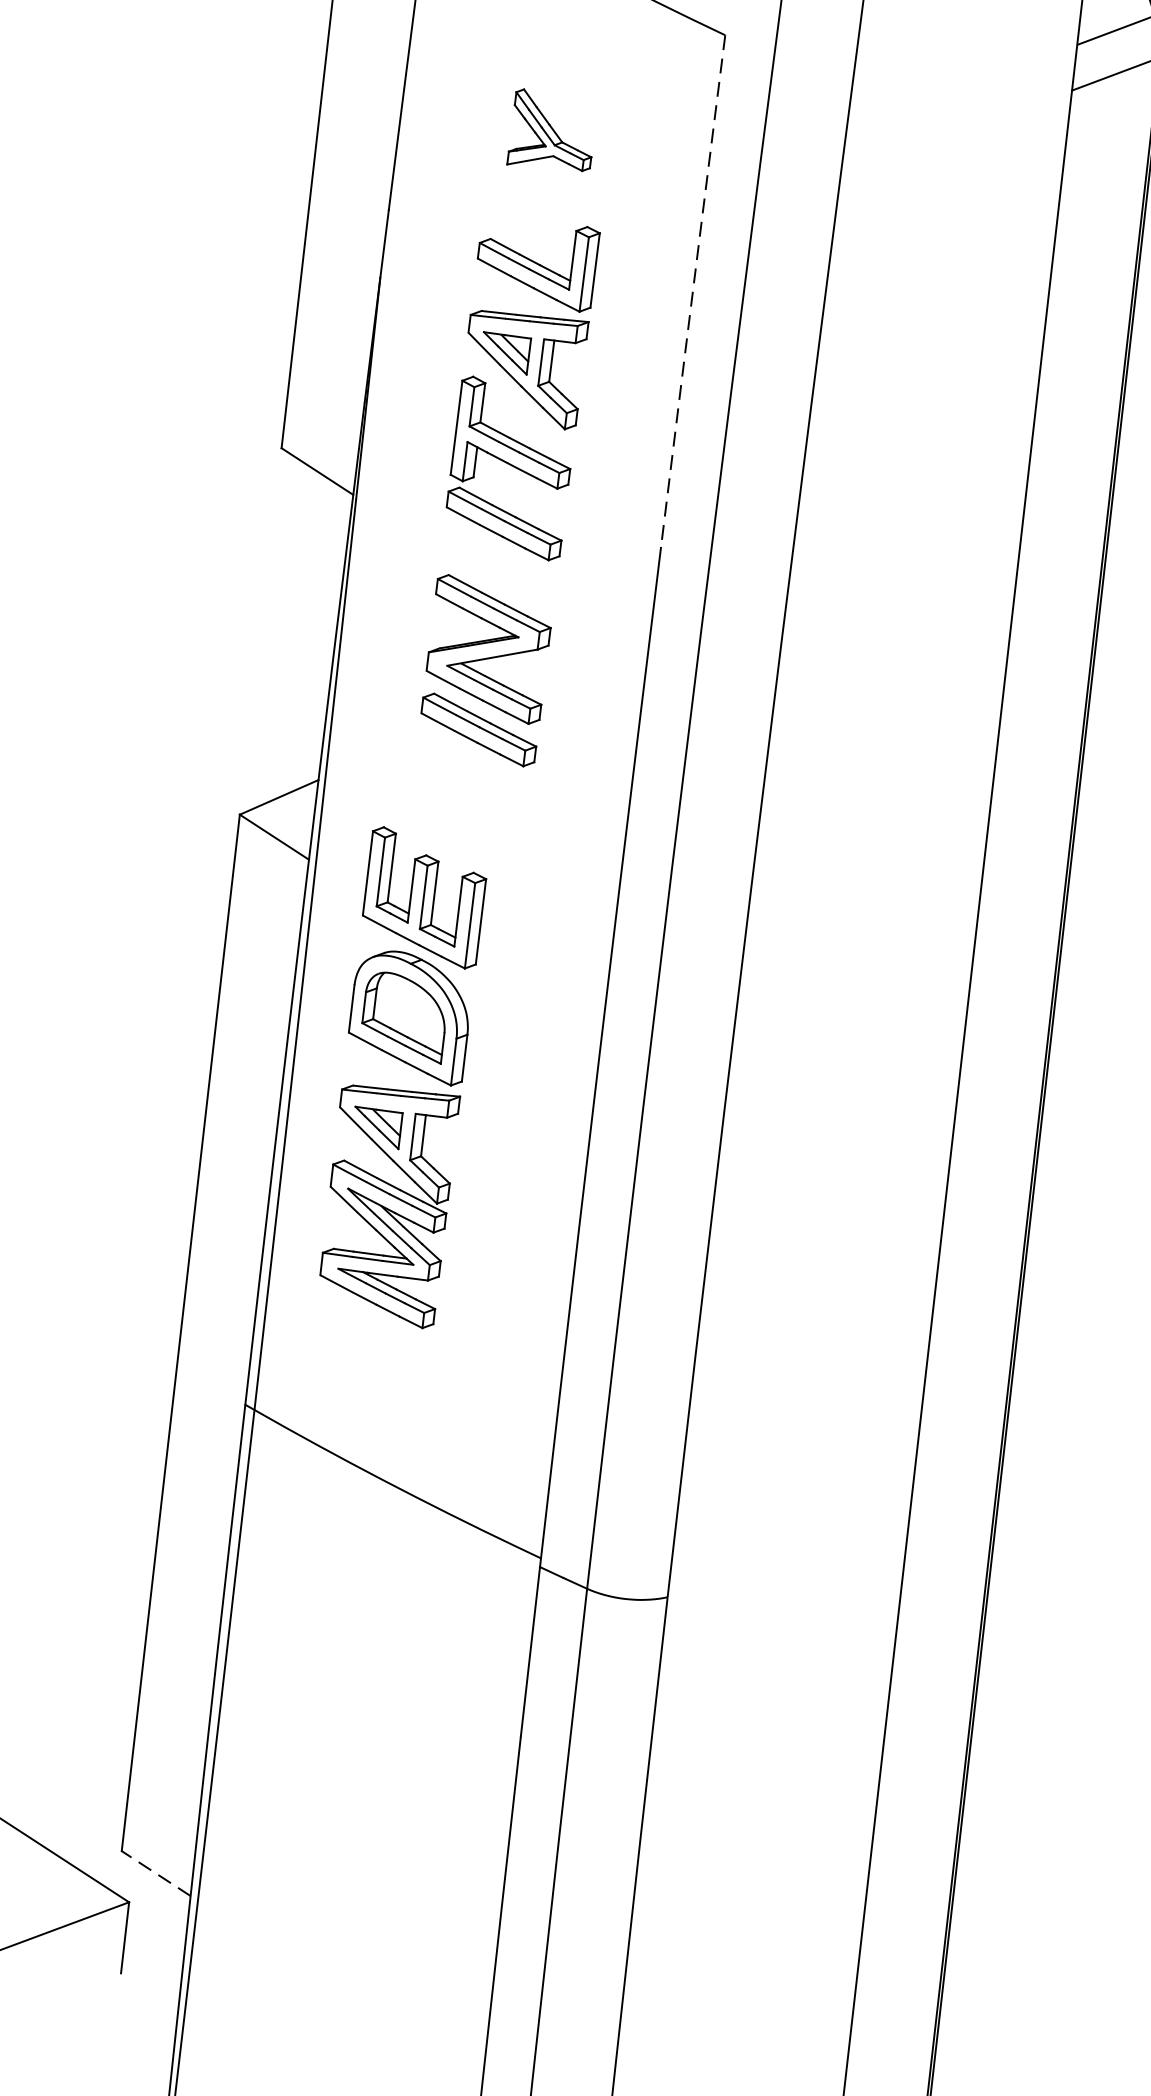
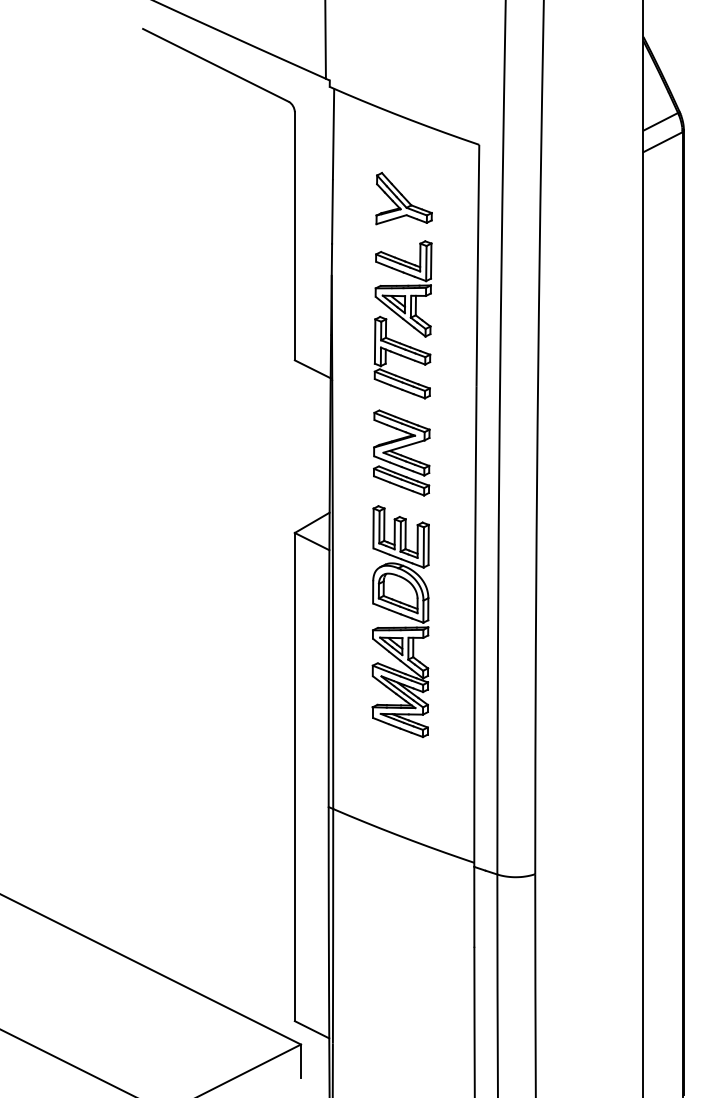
part: (551, 130) -> (403, 198), size x1.43
line: (692, 293) -> (477, 266), dashed -> solid
part: (402, 1077) -> (400, 621), moved
line: (155, 1872) -> (311, 1029), dashed -> solid

